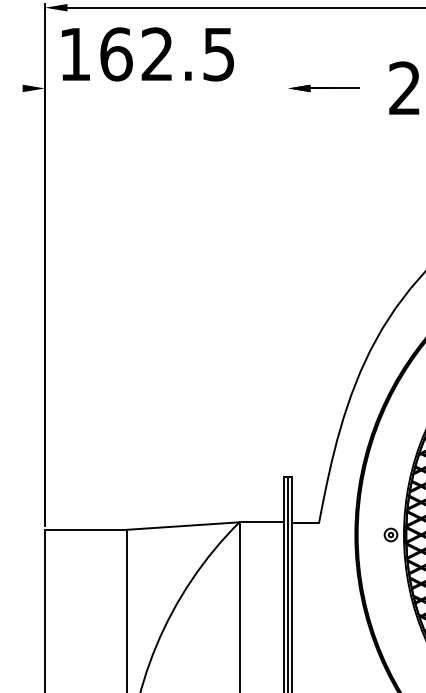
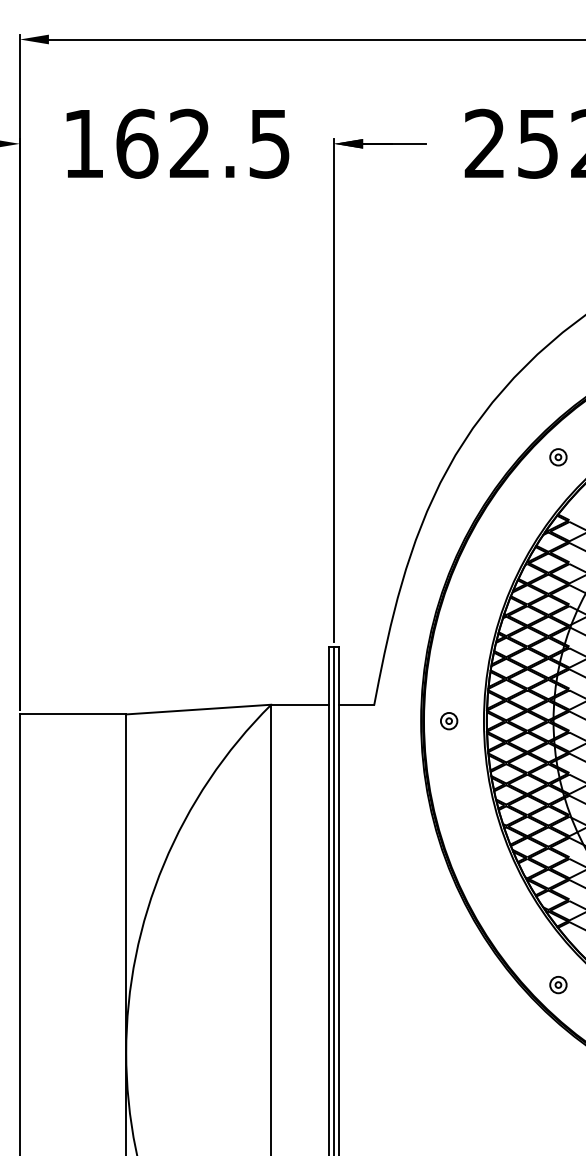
text: (147, 54) -> (177, 143), moved
line: (288, 279) -> (334, 390), added
part: (391, 535) -> (449, 721), moved

